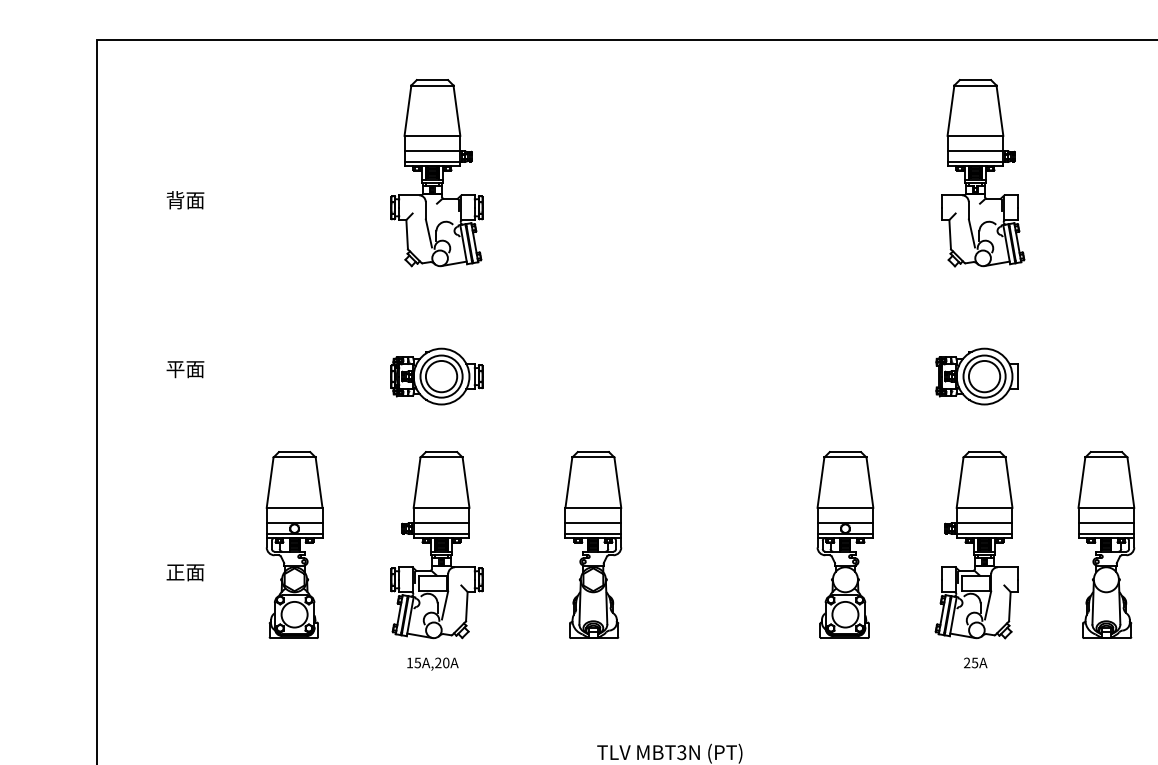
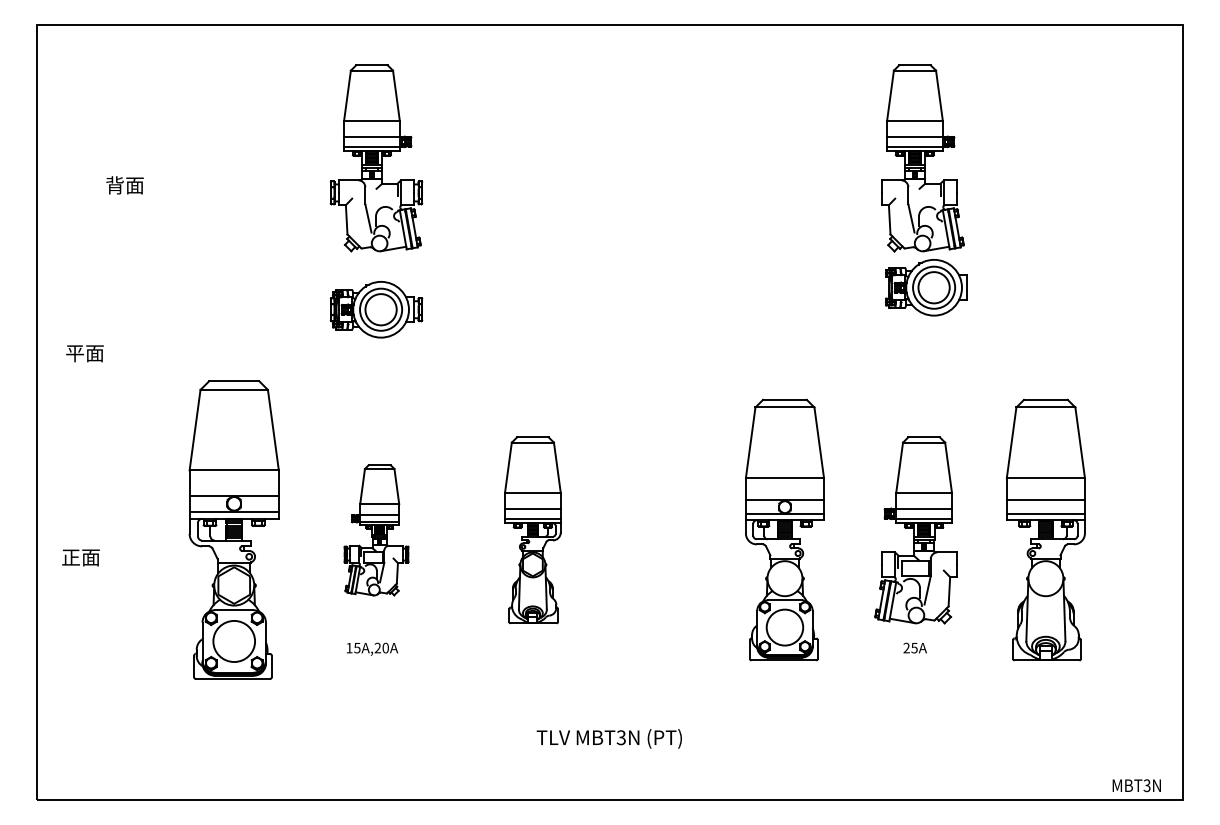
text: (184, 369) -> (84, 353), moved
part: (436, 376) -> (376, 309), moved
part: (976, 376) -> (926, 287), moved
part: (293, 545) -> (233, 530), size x1.6
part: (436, 545) -> (376, 530), size x0.7
part: (844, 545) -> (784, 530), size x1.4
part: (1105, 545) -> (1045, 530), size x1.4
text: (184, 572) -> (80, 557), moved

